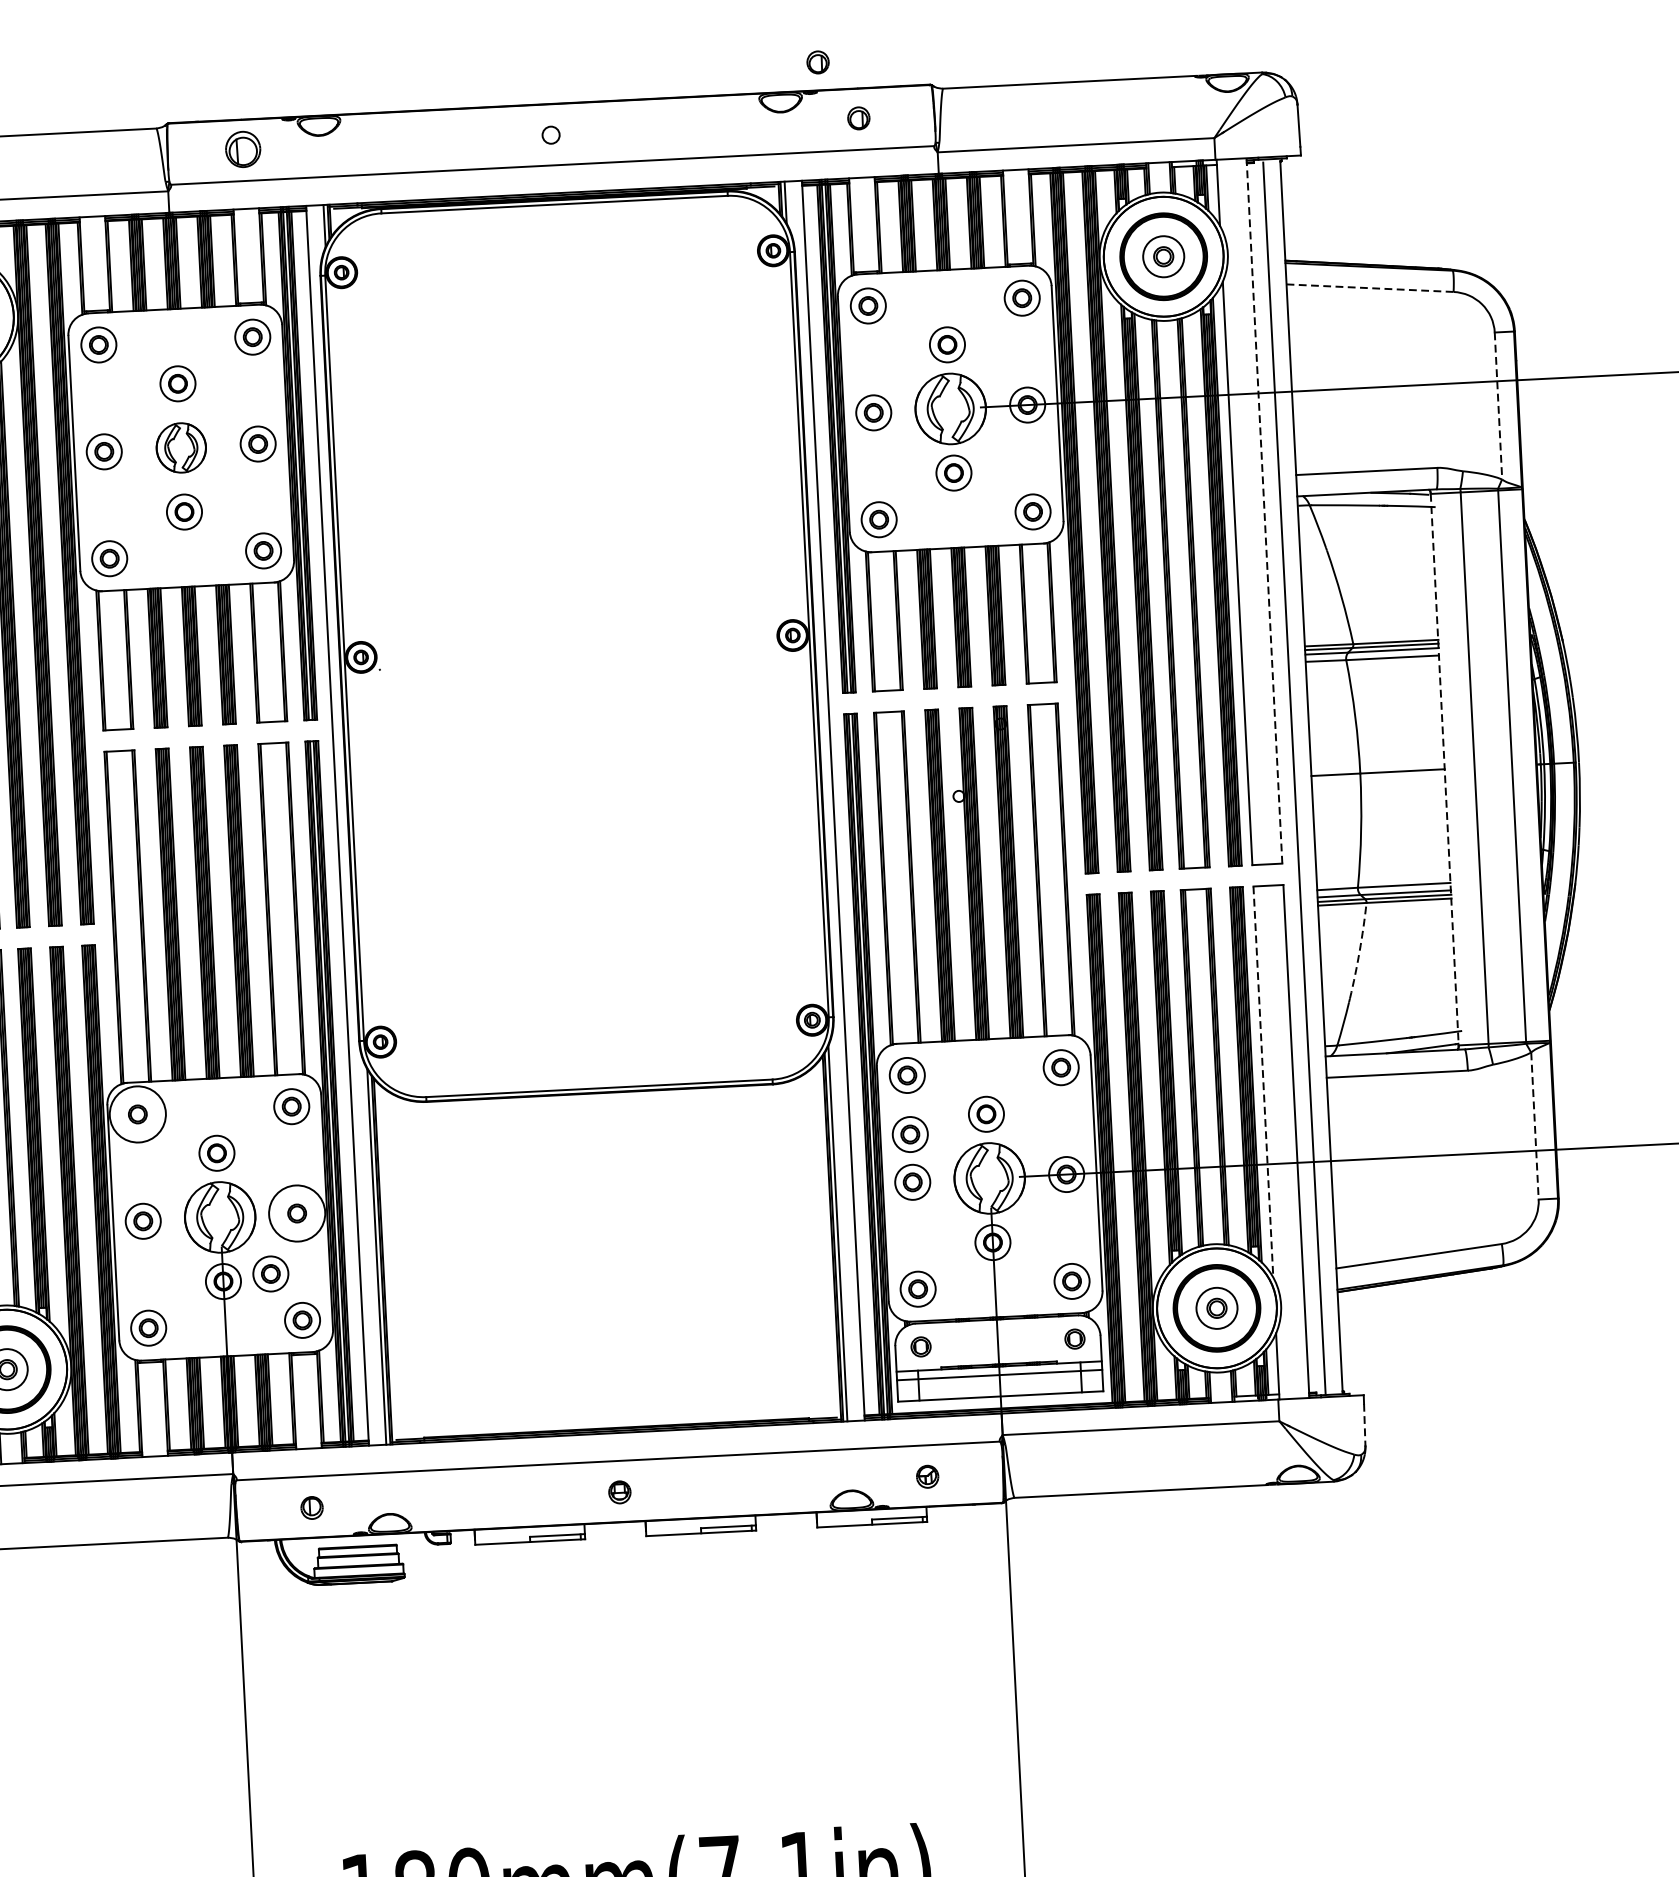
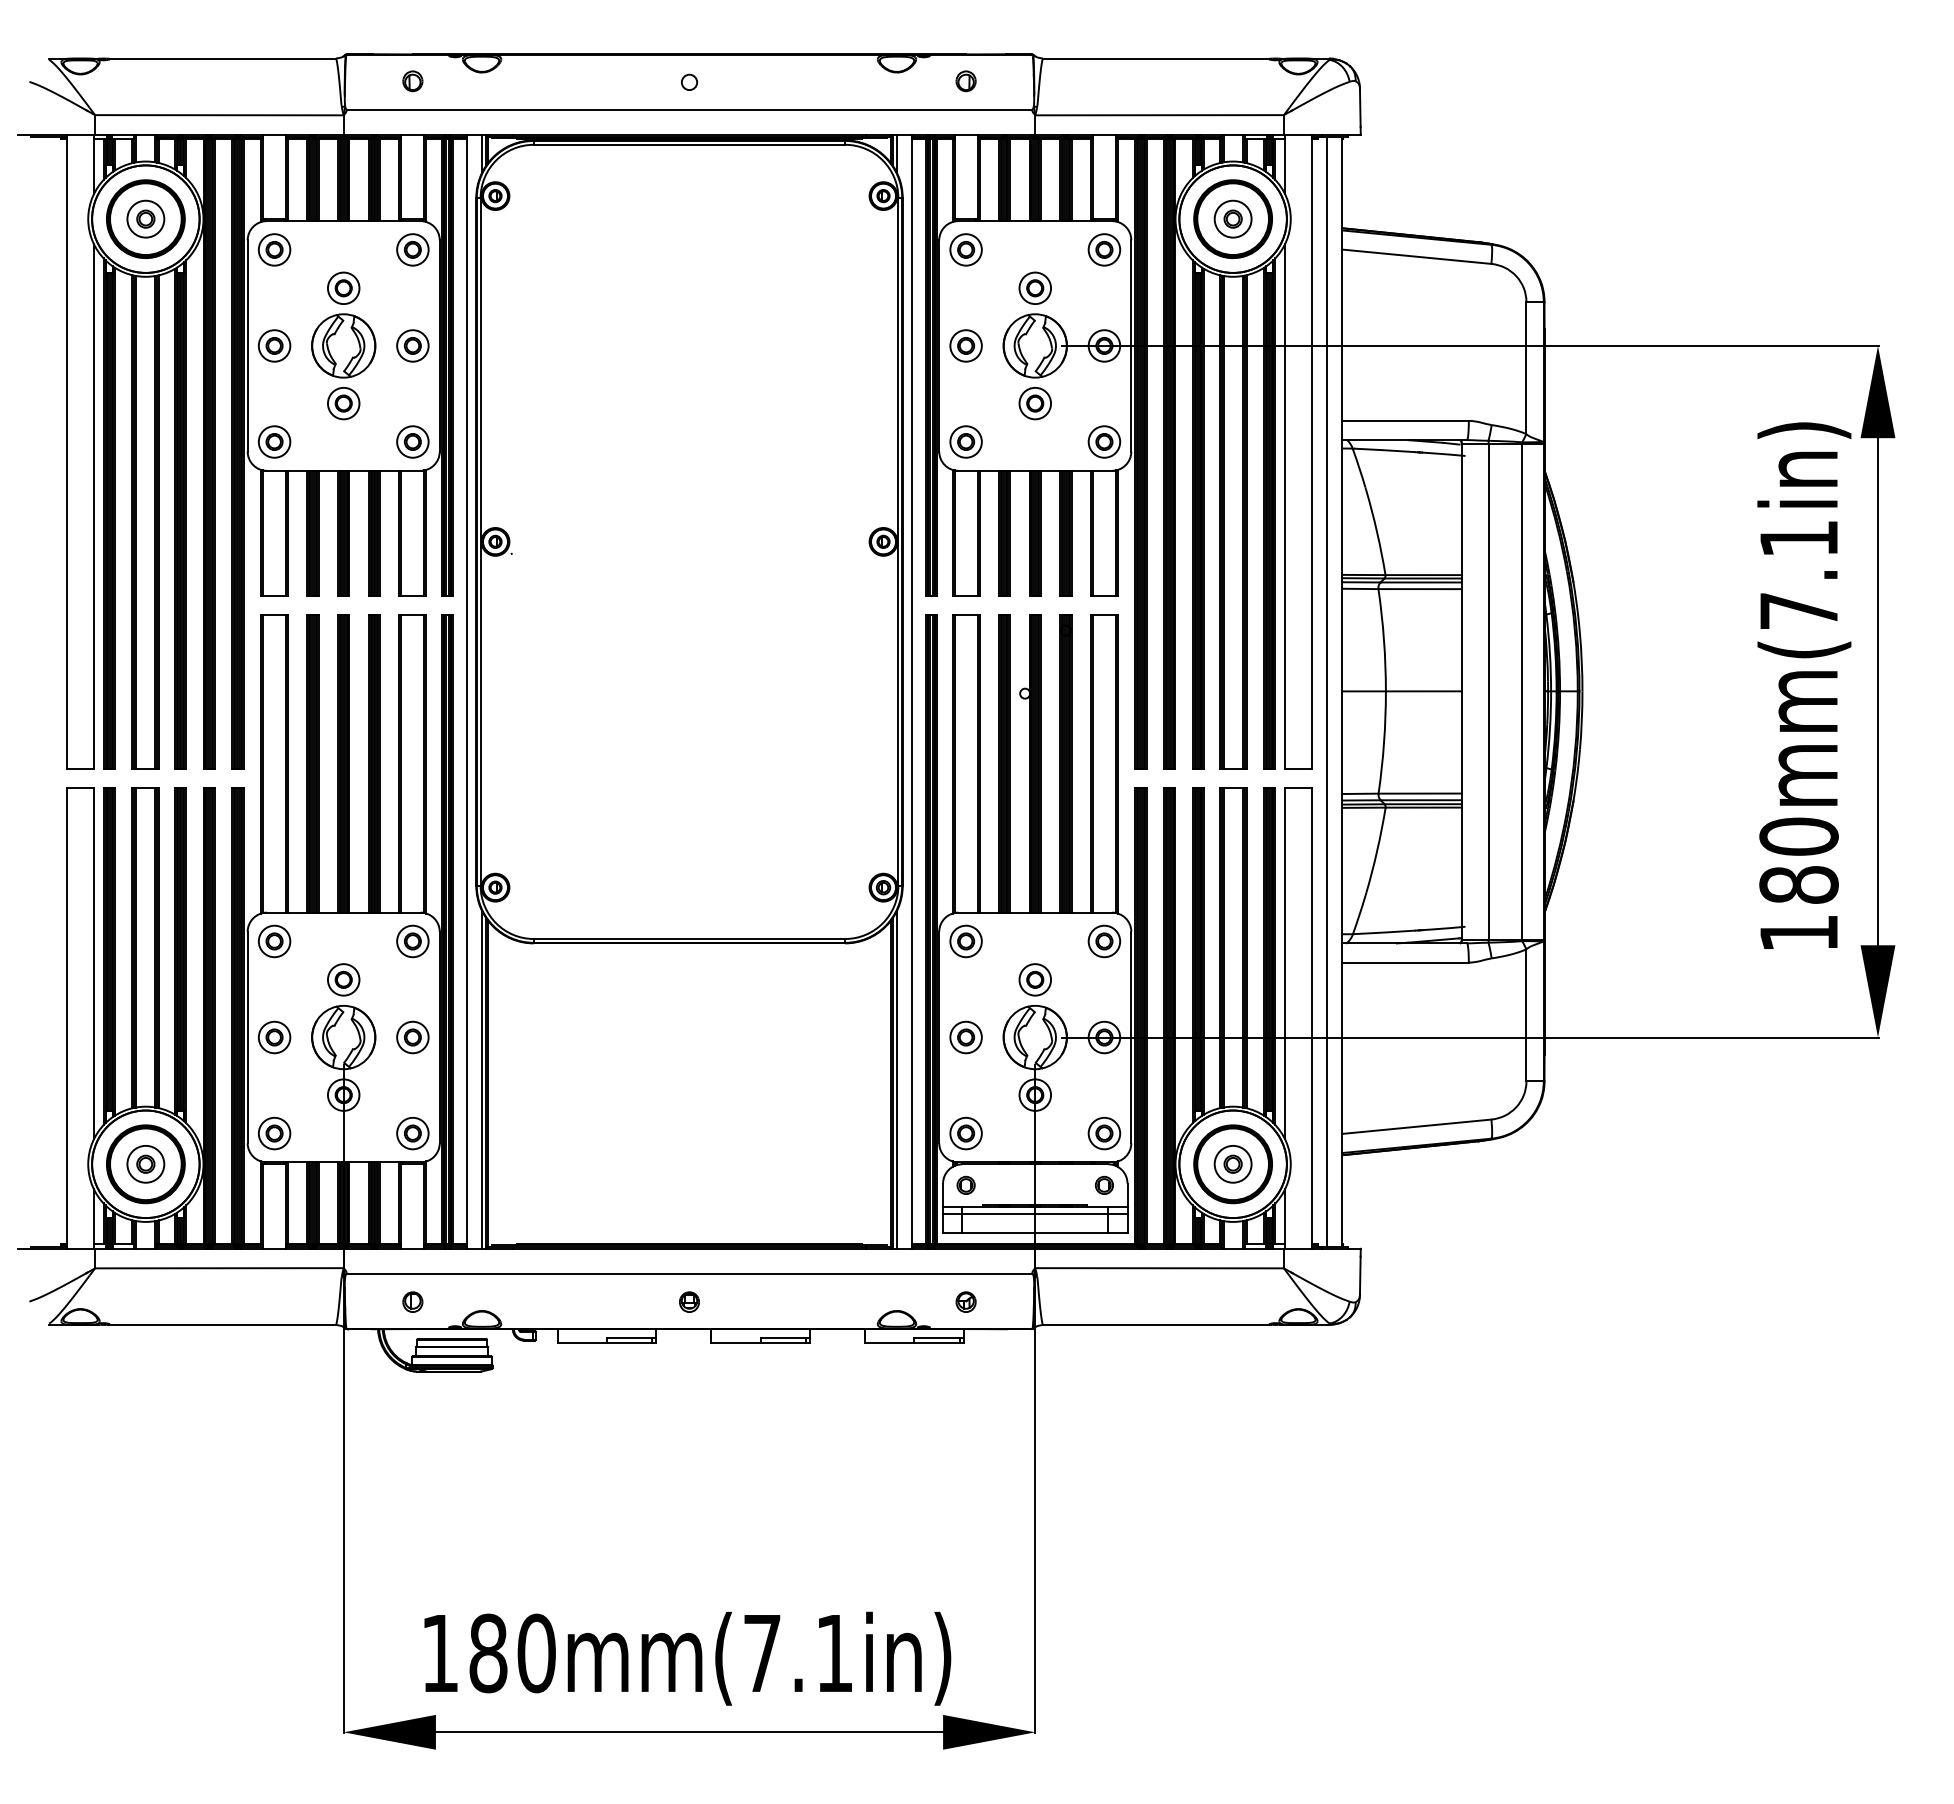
part: (817, 62) -> (931, 29), removed
part: (242, 149) -> (412, 81), size x0.62
line: (1370, 287) -> (1417, 256), dashed -> solid
line: (1498, 406) -> (1526, 368), dashed -> solid
part: (180, 447) -> (343, 345), size x1.43
line: (1264, 510) -> (1311, 451), dashed -> solid
line: (1444, 769) -> (1461, 691), dashed -> solid
arc: (1359, 951) -> (1377, 850), dashed -> solid
line: (1263, 1081) -> (1285, 963), dashed -> solid
circle: (137, 1114) -> (274, 941), size x0.62
line: (1535, 1126) -> (1526, 1015), dashed -> solid
part: (909, 1134) -> (965, 994), removed
circle: (296, 1213) -> (412, 1037), size x0.62
part: (270, 1273) -> (386, 1090), removed
line: (1364, 1424) -> (1360, 1275), dashed -> solid

